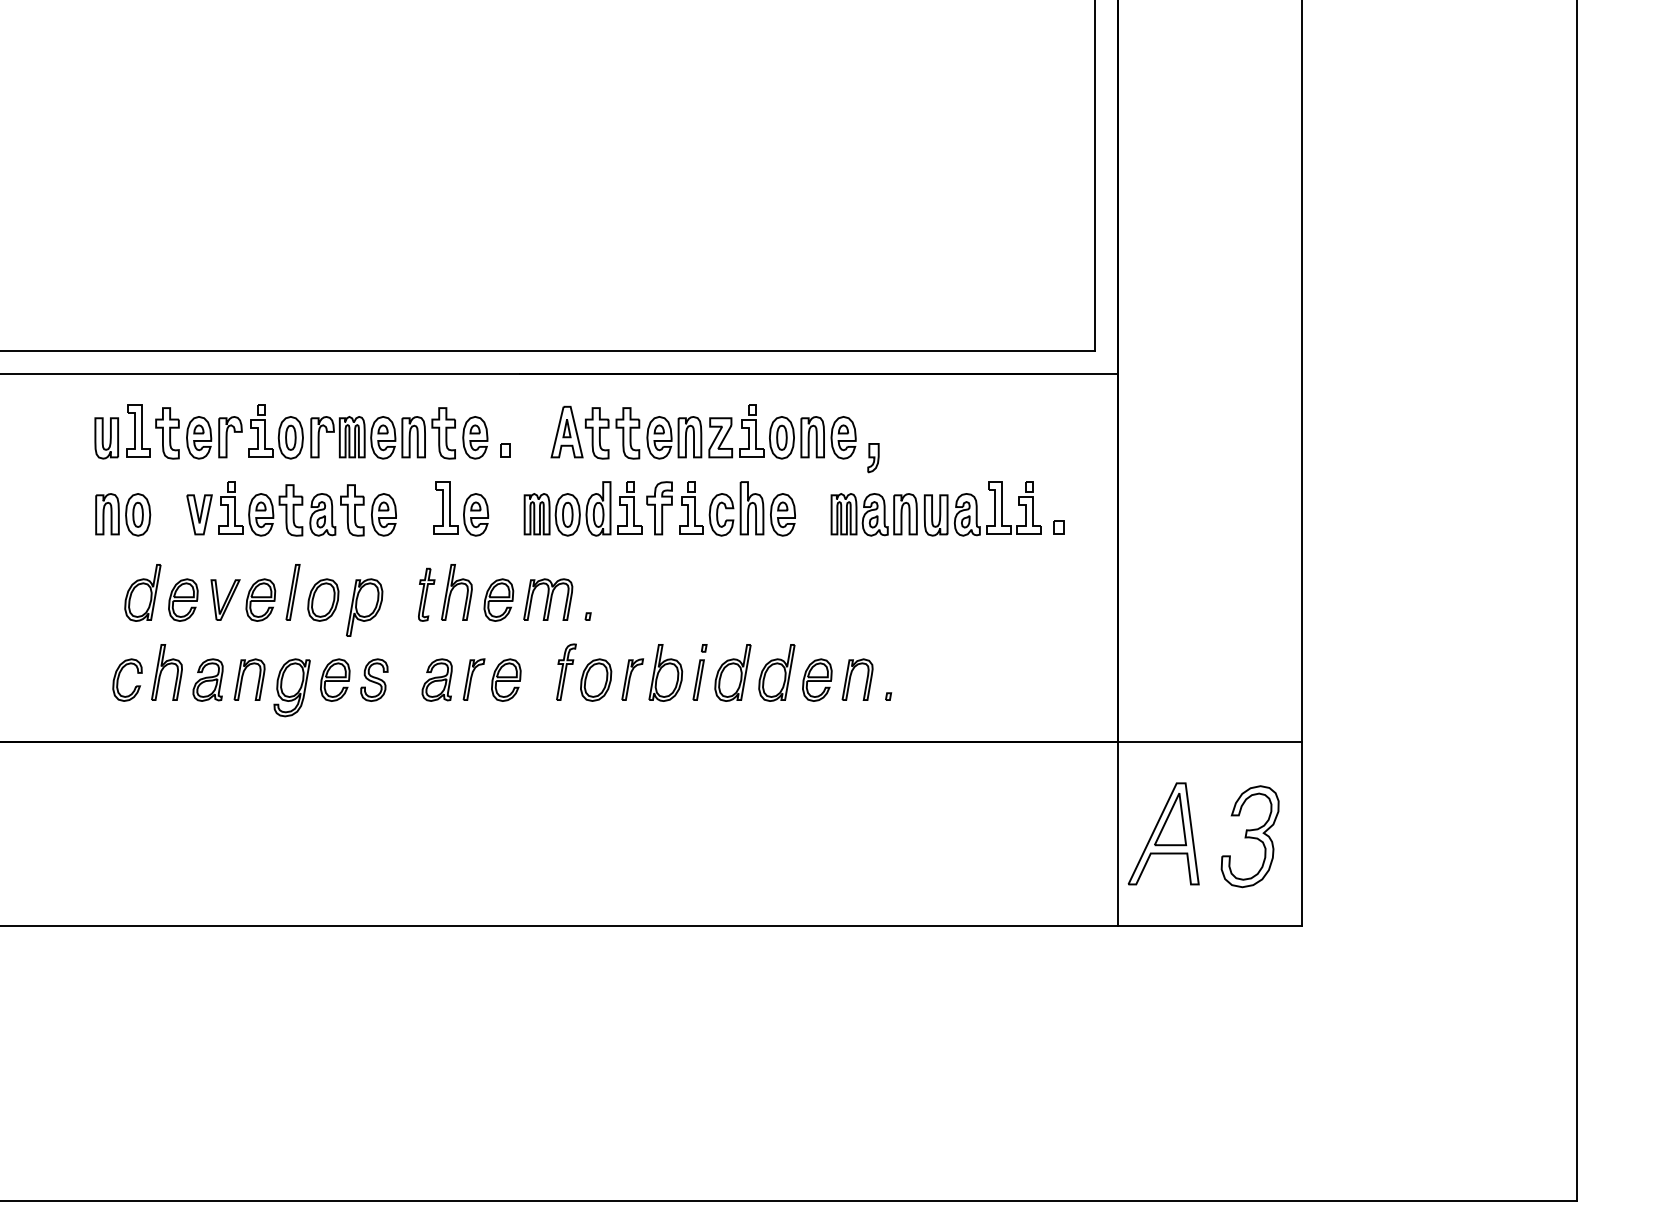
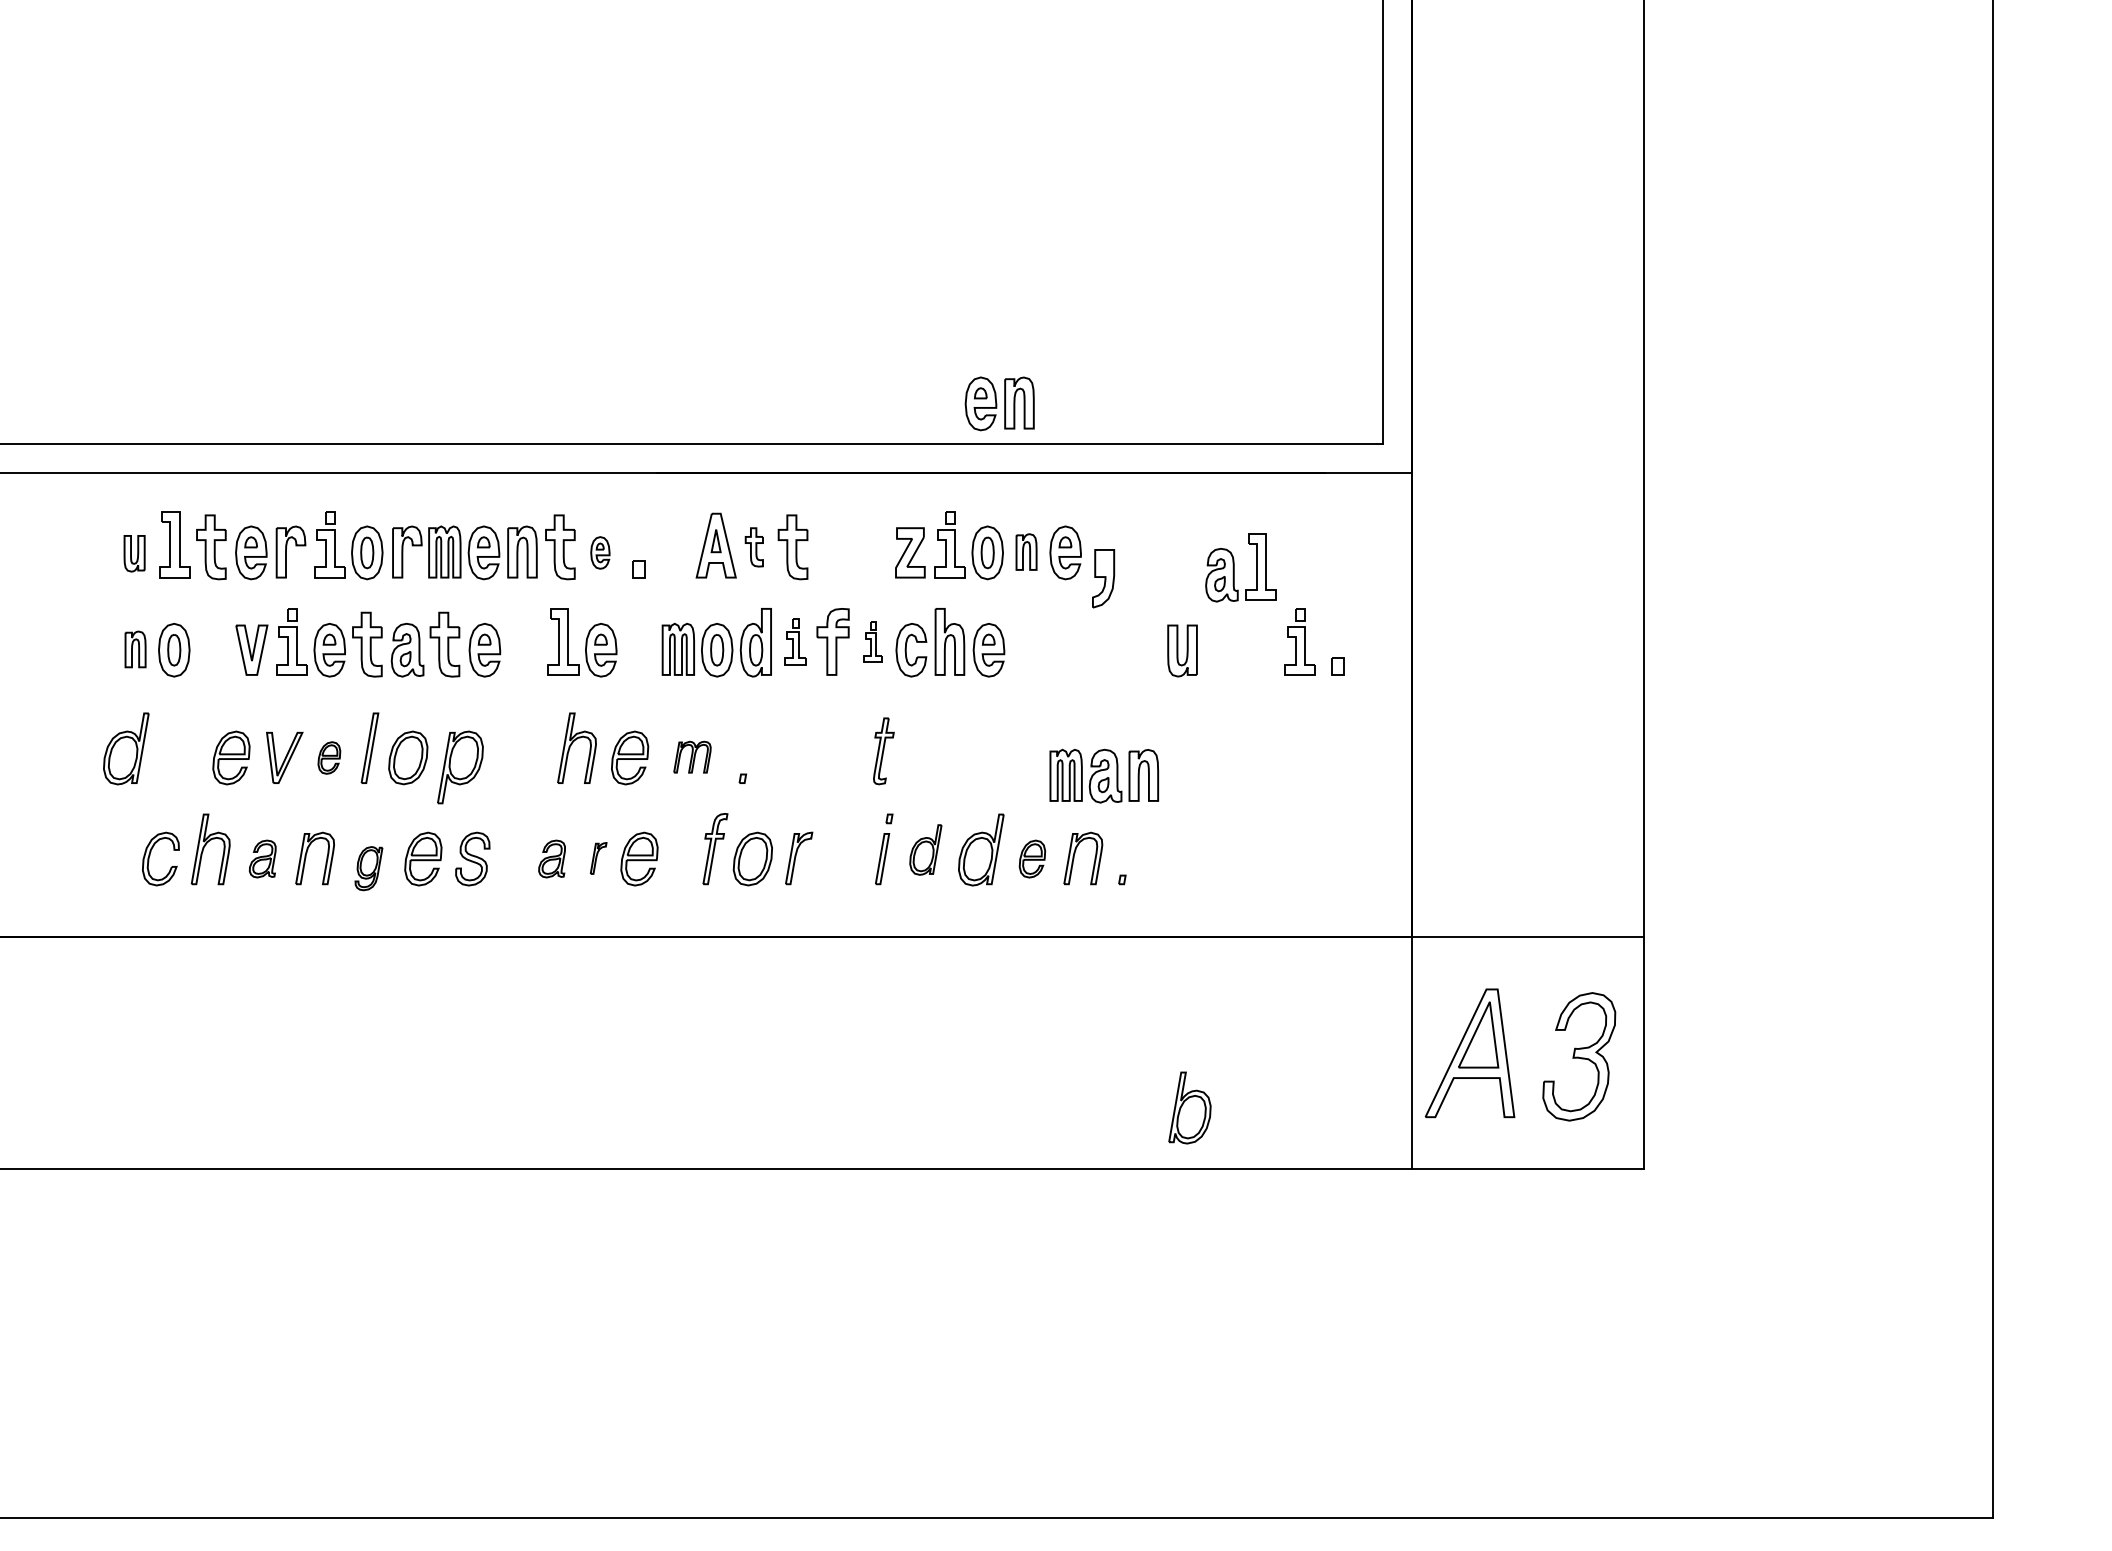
part: (597, 433) -> (754, 547), size x0.6
part: (812, 436) -> (1026, 551), size x0.7
part: (475, 437) -> (600, 552), size x0.6
part: (674, 437) -> (999, 403), moved
part: (106, 438) -> (134, 553), size x0.7
part: (872, 458) -> (1102, 578), size x1.6
part: (629, 507) -> (795, 641), size x0.7
part: (690, 507) -> (872, 641), size x0.6
part: (982, 508) -> (1240, 567), moved
part: (107, 514) -> (135, 649), size x0.7
part: (874, 514) -> (1104, 775), moved
part: (143, 592) -> (126, 748), moved
part: (426, 595) -> (883, 751), moved
part: (548, 598) -> (692, 756), size x0.6
part: (260, 599) -> (329, 757), size x0.6
part: (665, 672) -> (1189, 1107), moved
part: (732, 672) -> (925, 849), size x0.7
part: (207, 679) -> (262, 858), size x0.7
part: (436, 679) -> (551, 858), size x0.7
part: (473, 679) -> (598, 858), size x0.6
part: (817, 679) -> (1032, 858), size x0.7
part: (291, 687) -> (368, 868), size x0.6

